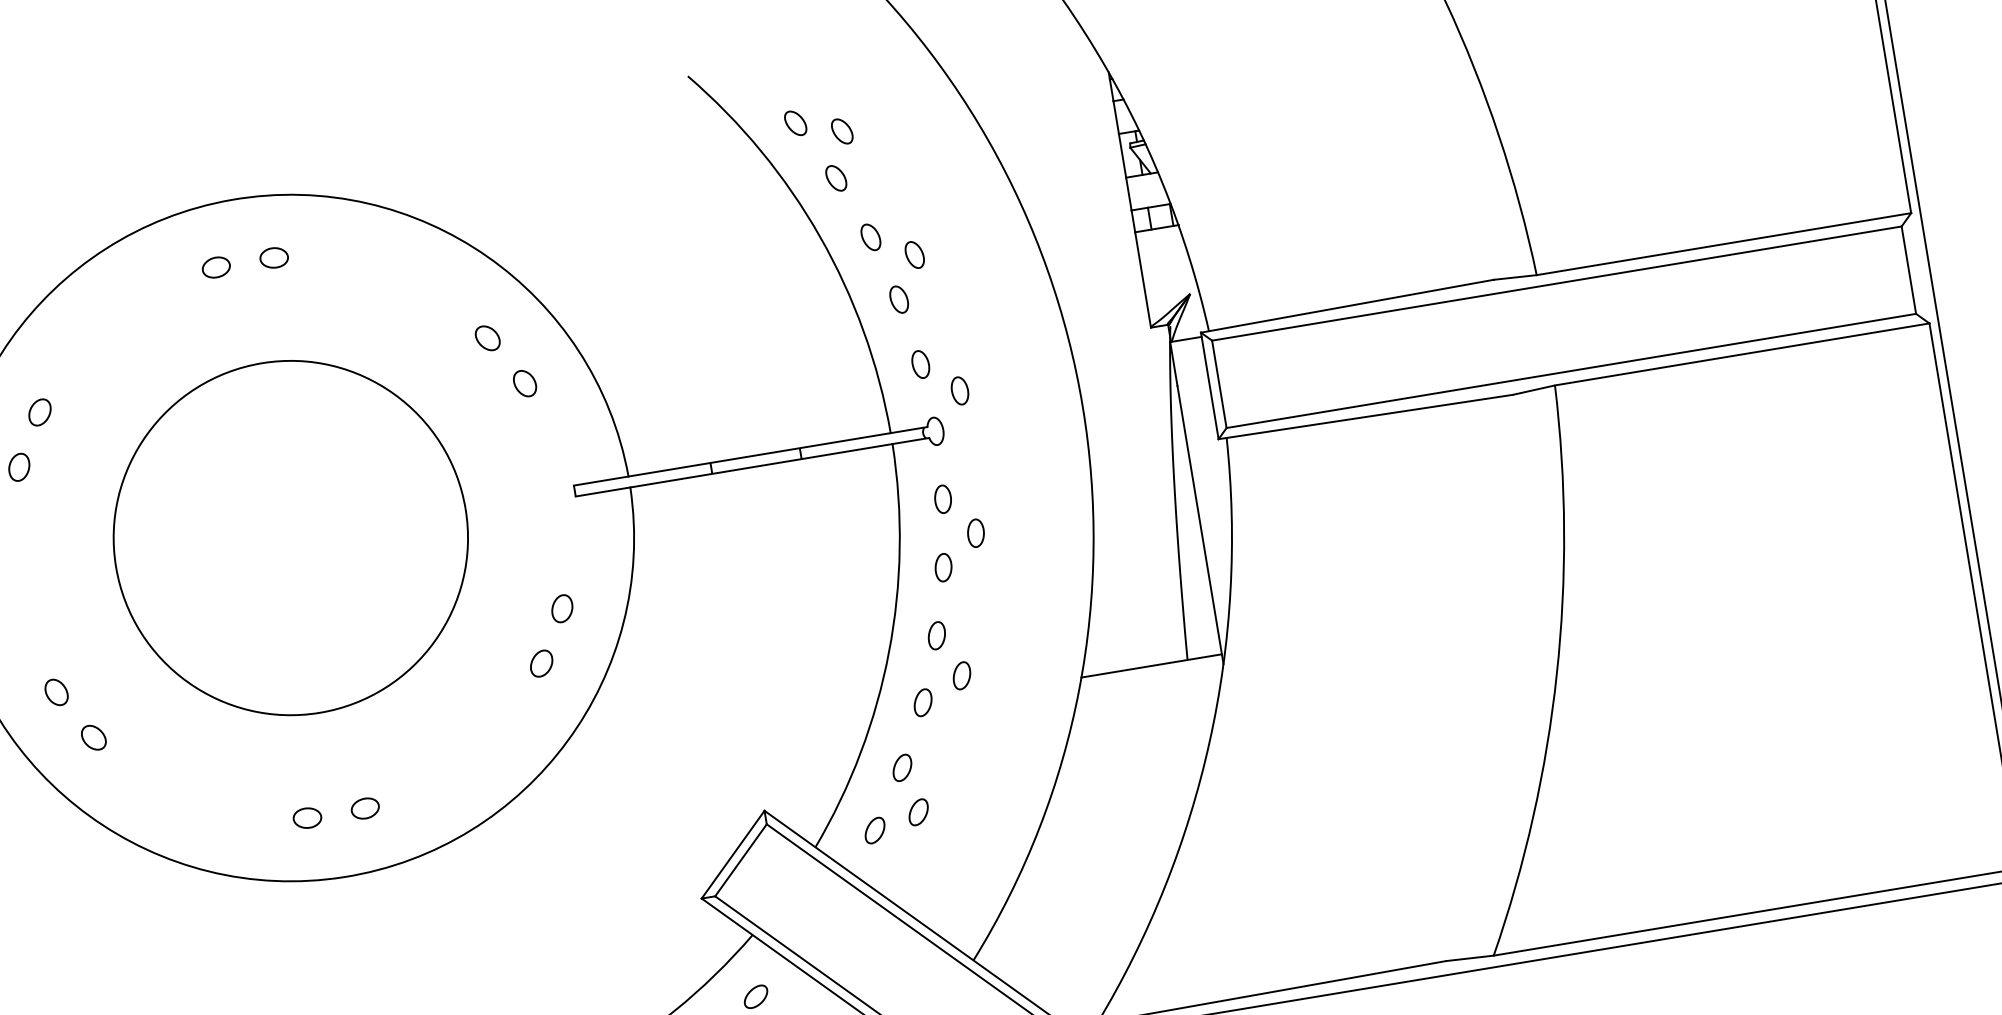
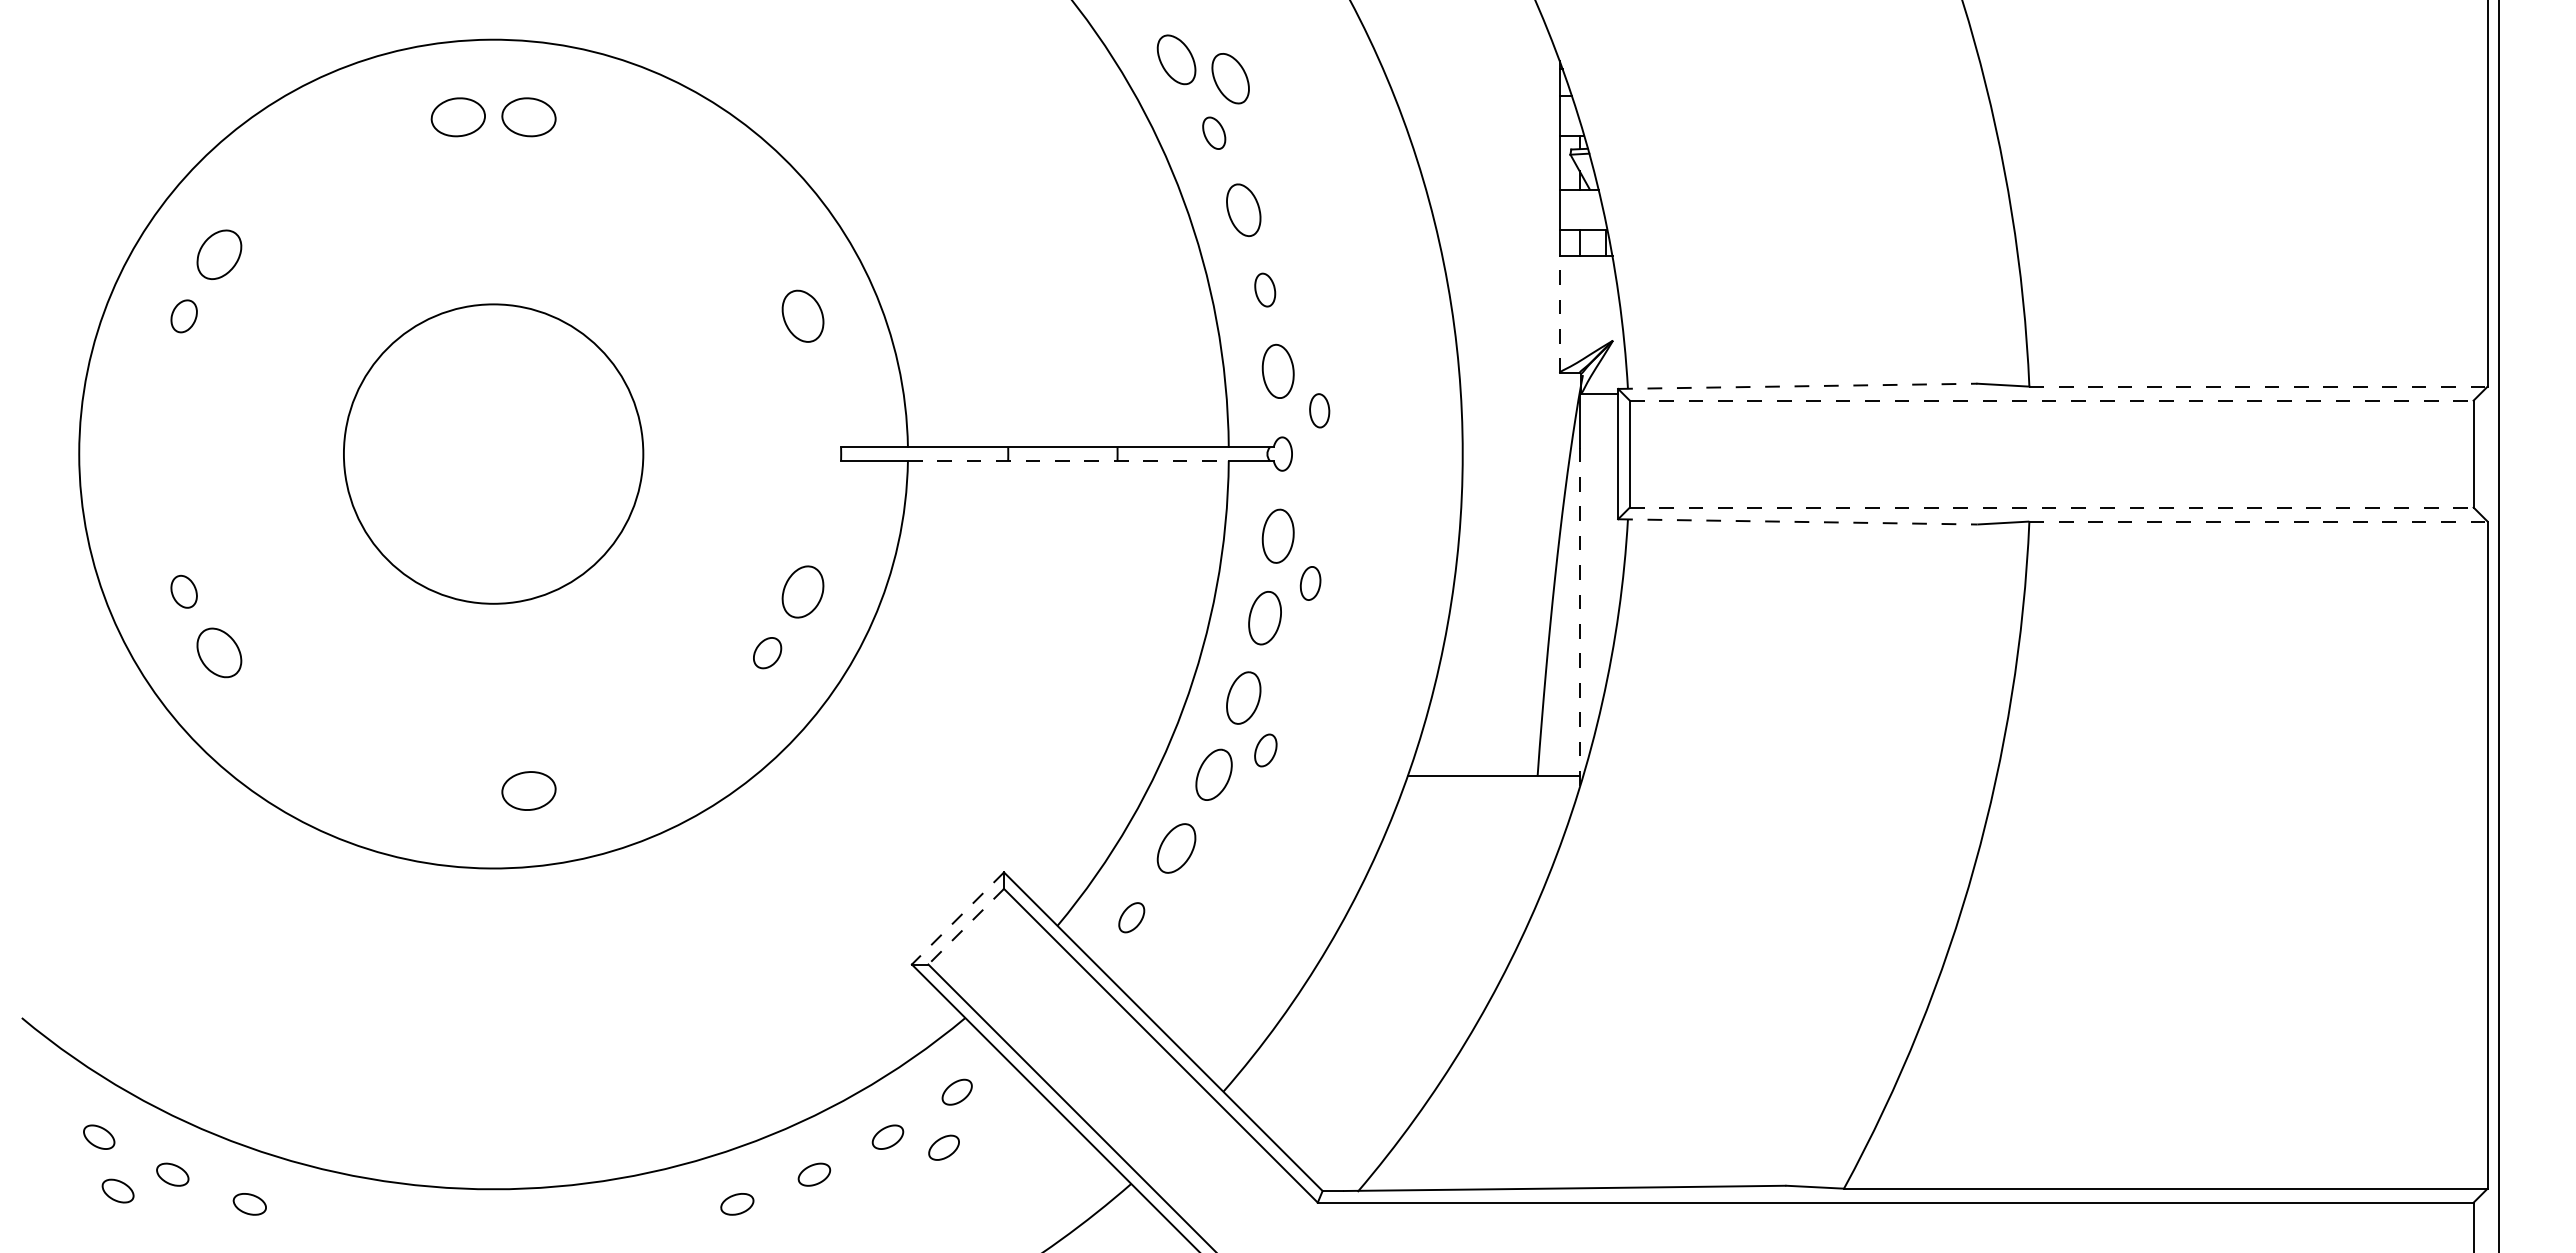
part: (795, 123) -> (1176, 59), size x1.6
part: (842, 131) -> (1230, 78), size x1.6
part: (870, 237) -> (1243, 210), size x1.6
line: (1724, 243) -> (2259, 386), solid -> dashed
part: (914, 254) -> (1292, 239), removed
part: (273, 257) -> (528, 116), size x1.6
part: (215, 267) -> (457, 116), size x1.6
line: (1142, 279) -> (1559, 314), solid -> dashed
line: (1556, 283) -> (2051, 400), solid -> dashed
line: (1347, 306) -> (1797, 386), solid -> dashed
part: (487, 338) -> (767, 255), removed
line: (1743, 354) -> (2259, 521), solid -> dashed
part: (920, 364) -> (1277, 371), size x1.6
line: (1571, 370) -> (2051, 507), solid -> dashed
part: (524, 383) -> (802, 316), size x1.6
part: (39, 412) -> (219, 255), size x1.6
line: (1365, 416) -> (1797, 521), solid -> dashed
line: (761, 465) -> (1068, 460), solid -> dashed
part: (942, 499) -> (1277, 536), size x1.6
line: (1200, 525) -> (1579, 618), solid -> dashed
circle: (290, 537) -> (493, 453), size x0.7
part: (943, 567) -> (1265, 617), size x1.6
part: (561, 608) -> (802, 591), size x1.6
part: (936, 635) -> (1243, 697), size x1.6
part: (923, 702) -> (1214, 774), size x1.6
part: (93, 738) -> (219, 653), size x1.6
part: (902, 767) -> (1176, 848), size x1.6
part: (364, 808) -> (528, 790), size x1.6
part: (918, 812) -> (1187, 904), removed
part: (306, 817) -> (457, 790), removed
line: (732, 854) -> (957, 918), solid -> dashed
line: (740, 861) -> (965, 927), solid -> dashed

